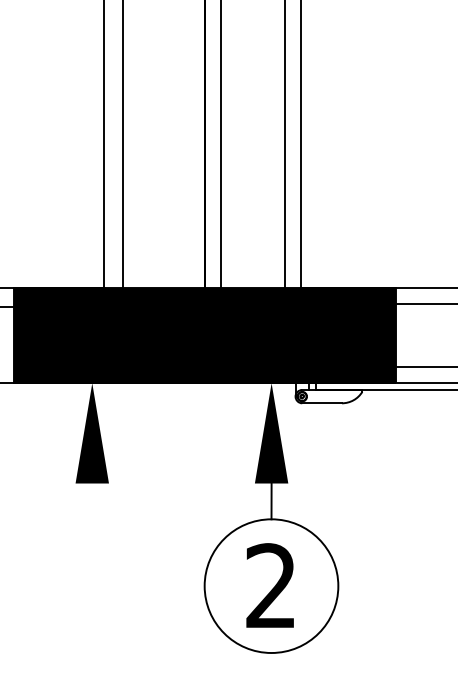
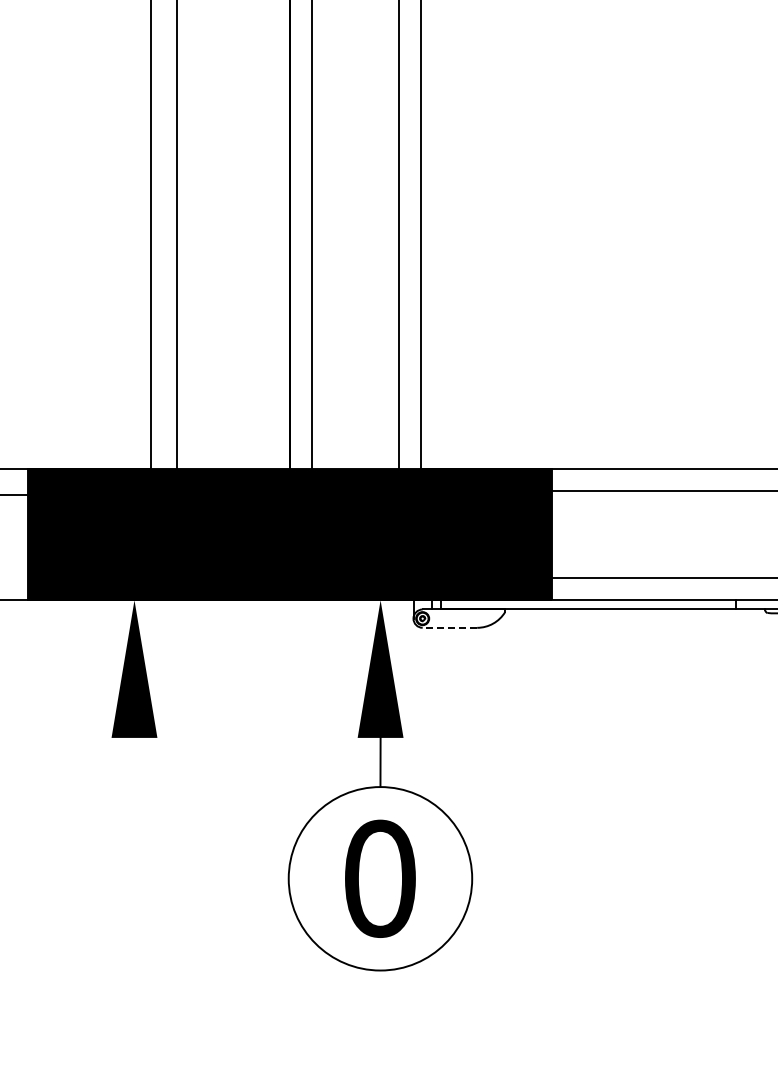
line: (321, 403) -> (449, 627), solid -> dashed
text: (271, 585) -> (380, 878), 2 -> 0

